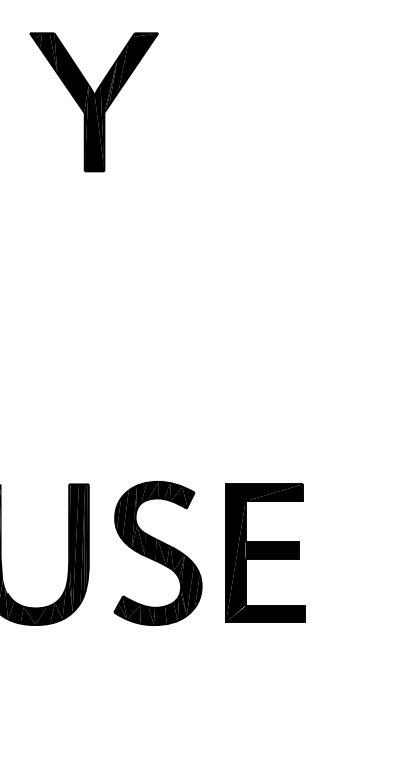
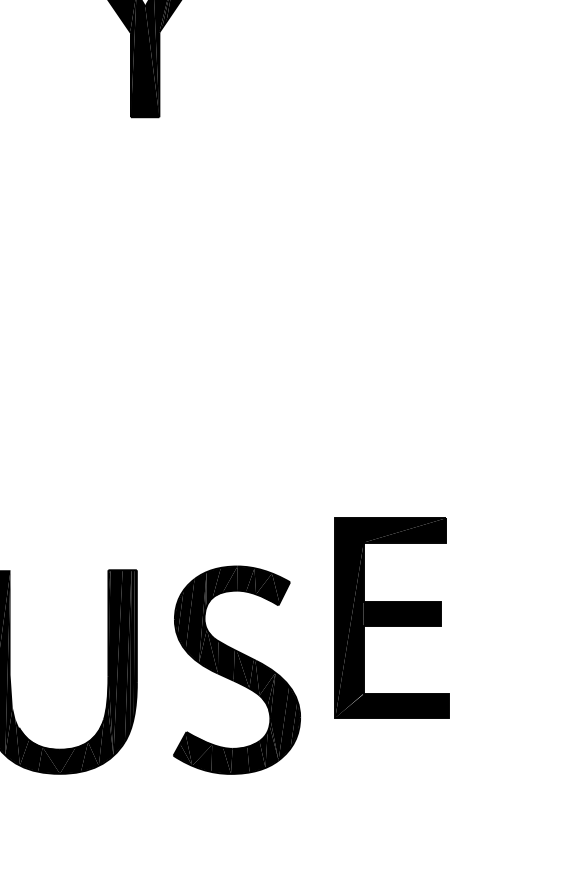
part: (265, 552) -> (392, 616), moved

